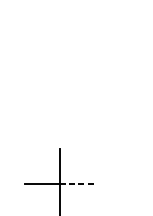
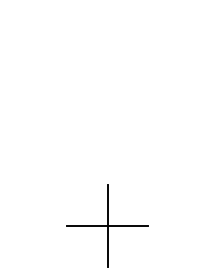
line: (77, 183) -> (128, 225), dashed -> solid

